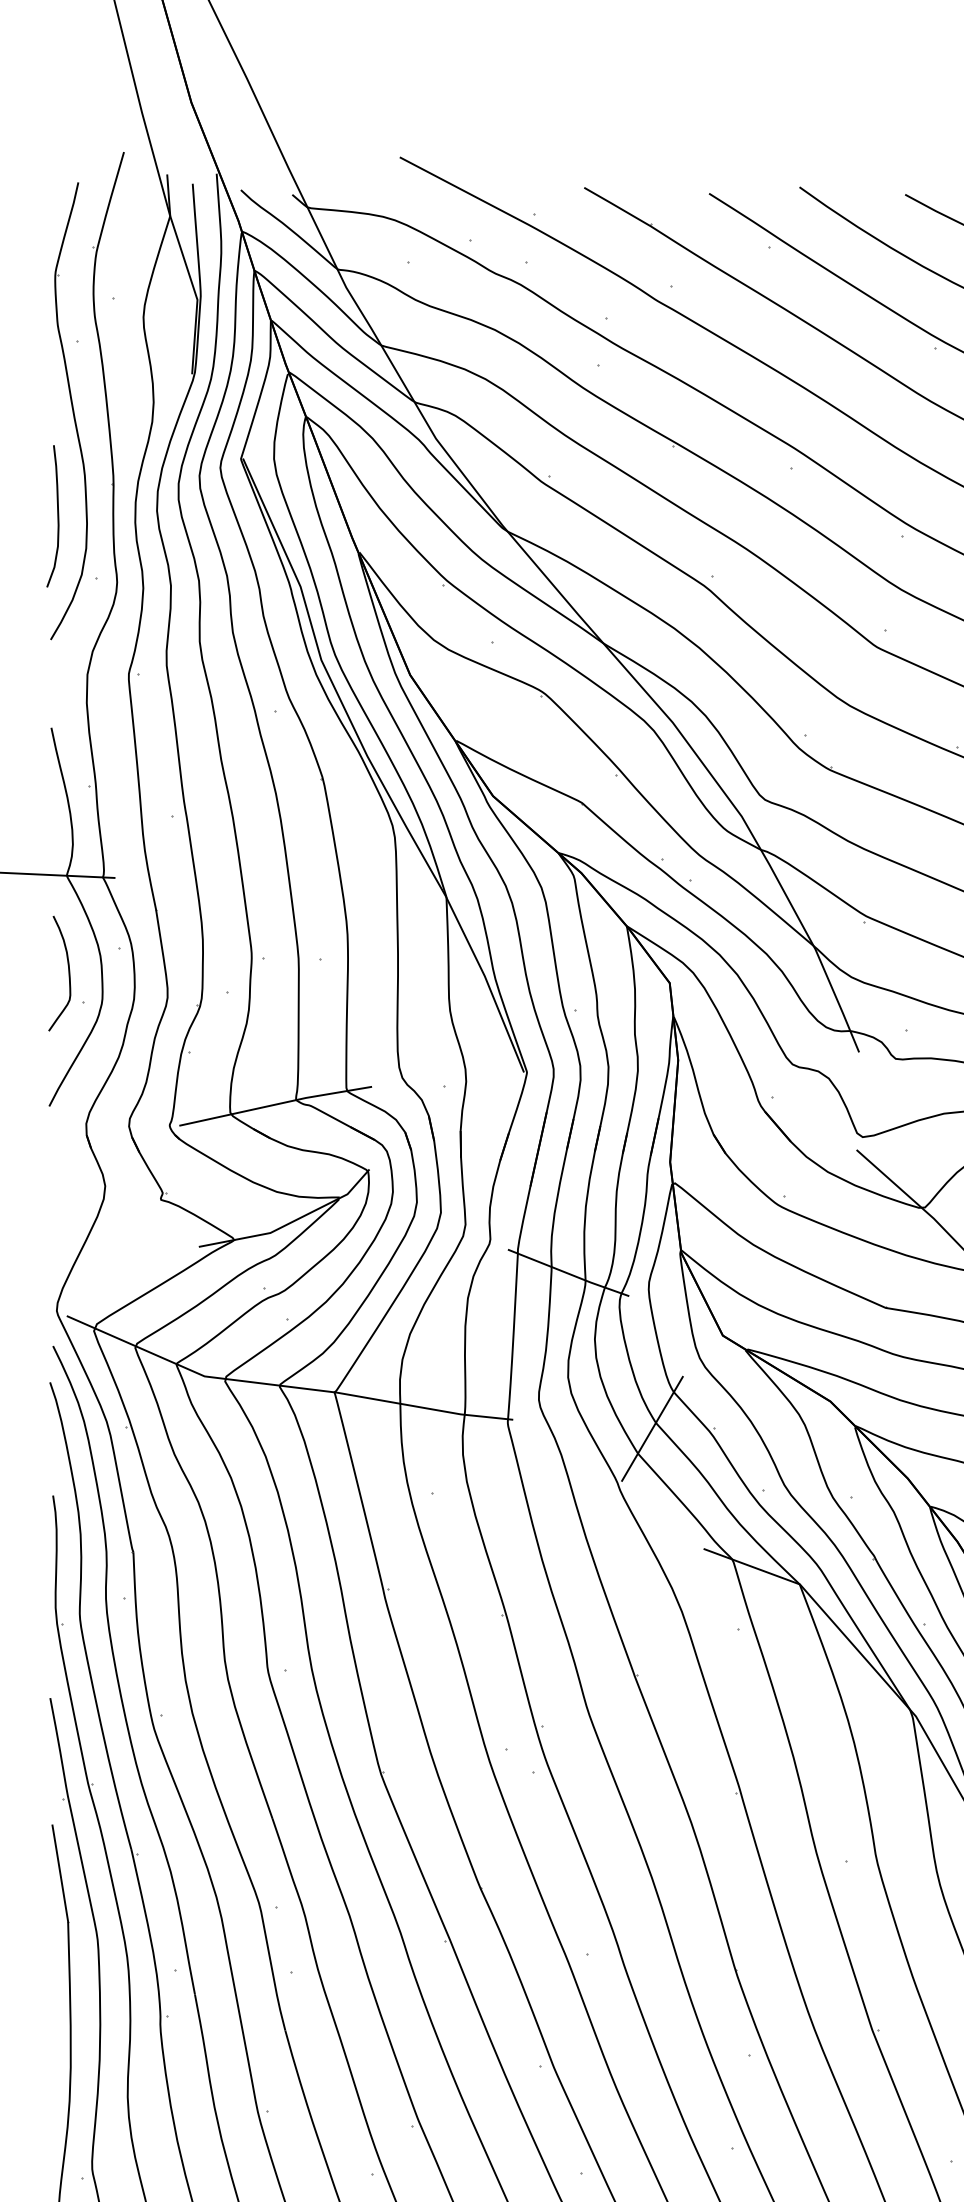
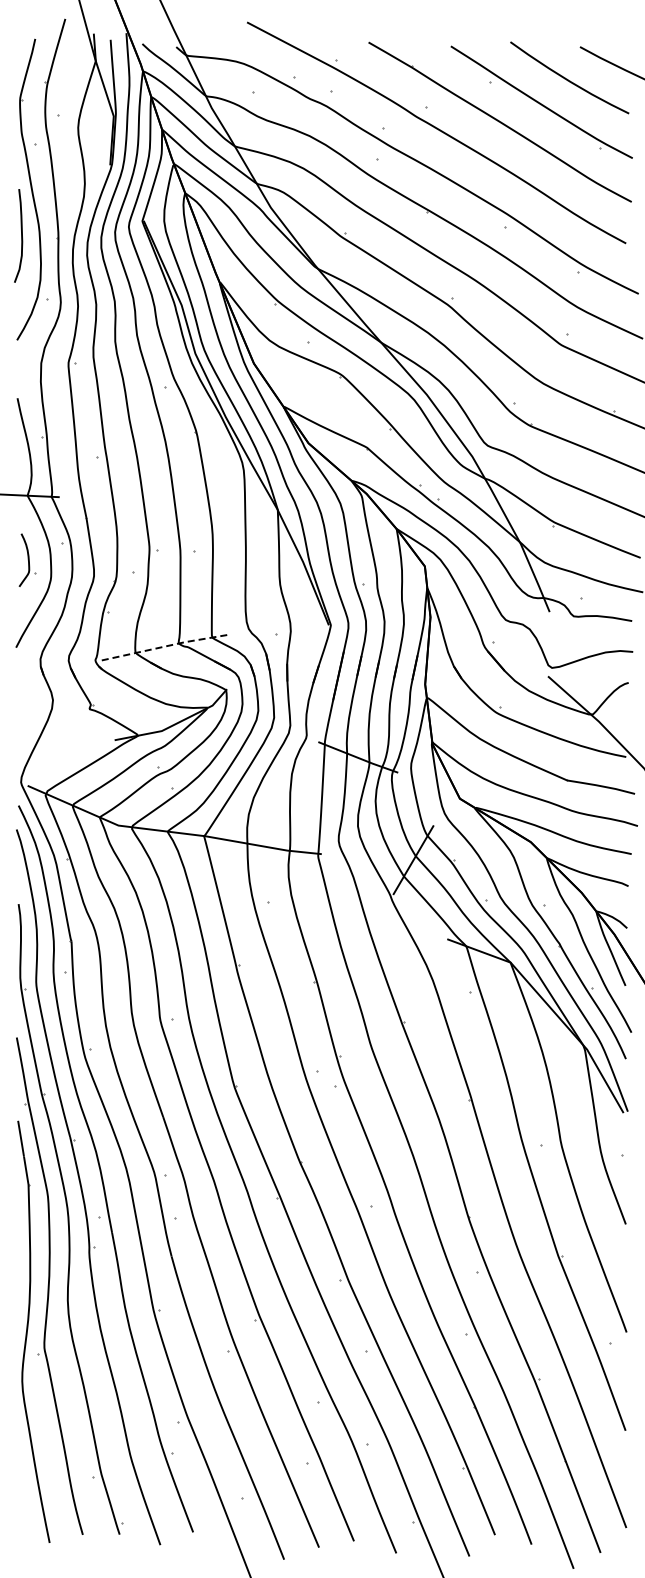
curve: (57, 515) -> (21, 235), moved
part: (66, 974) -> (27, 560), size x0.7
line: (276, 1104) -> (165, 646), solid -> dashed

